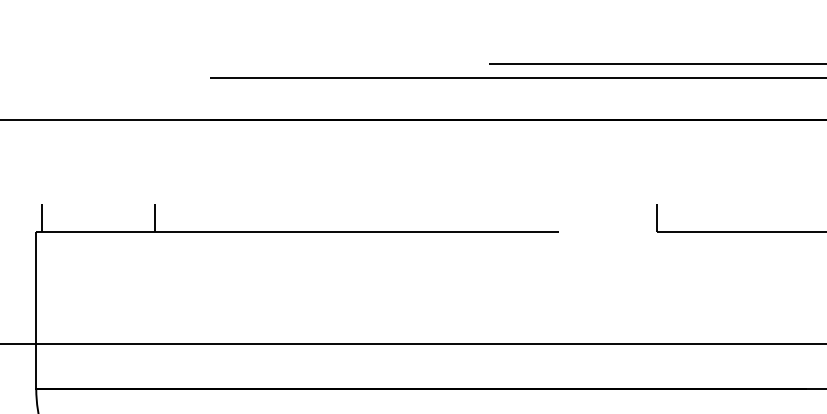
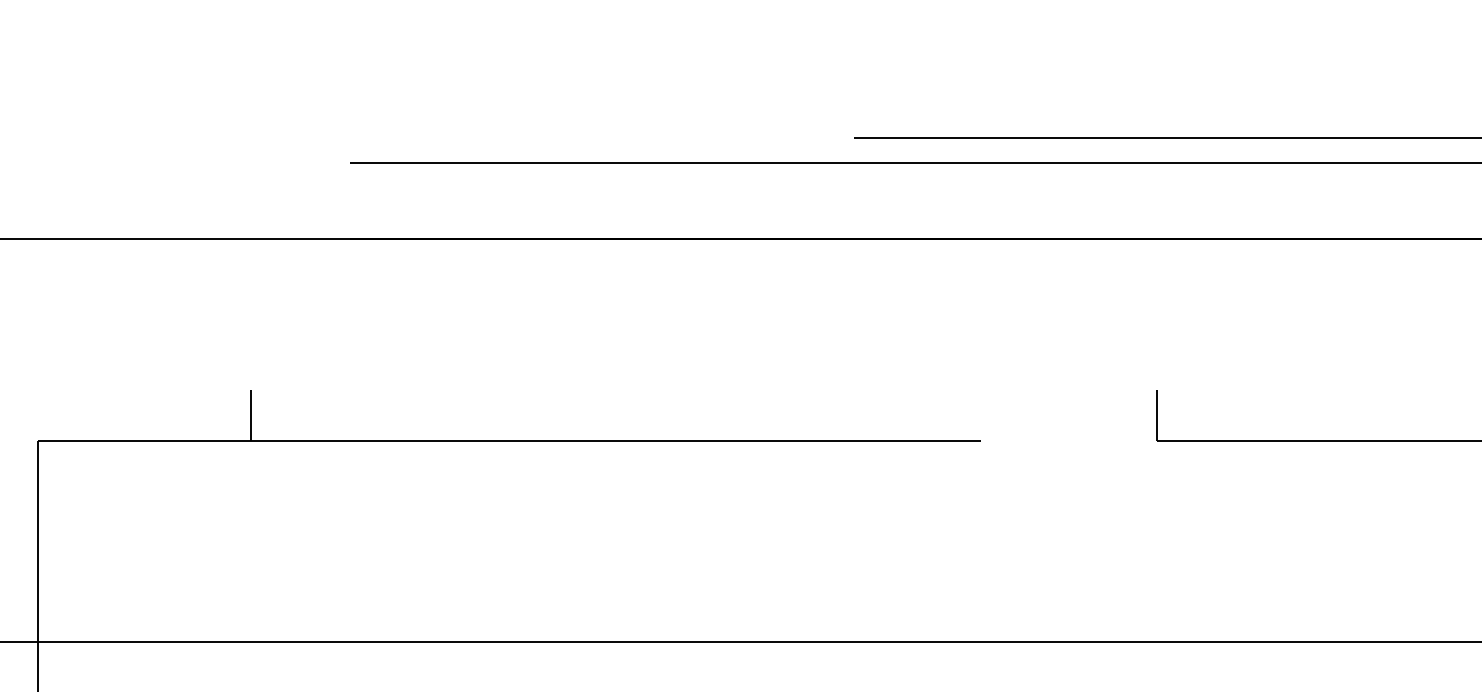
line: (42, 218) -> (48, 416), removed

